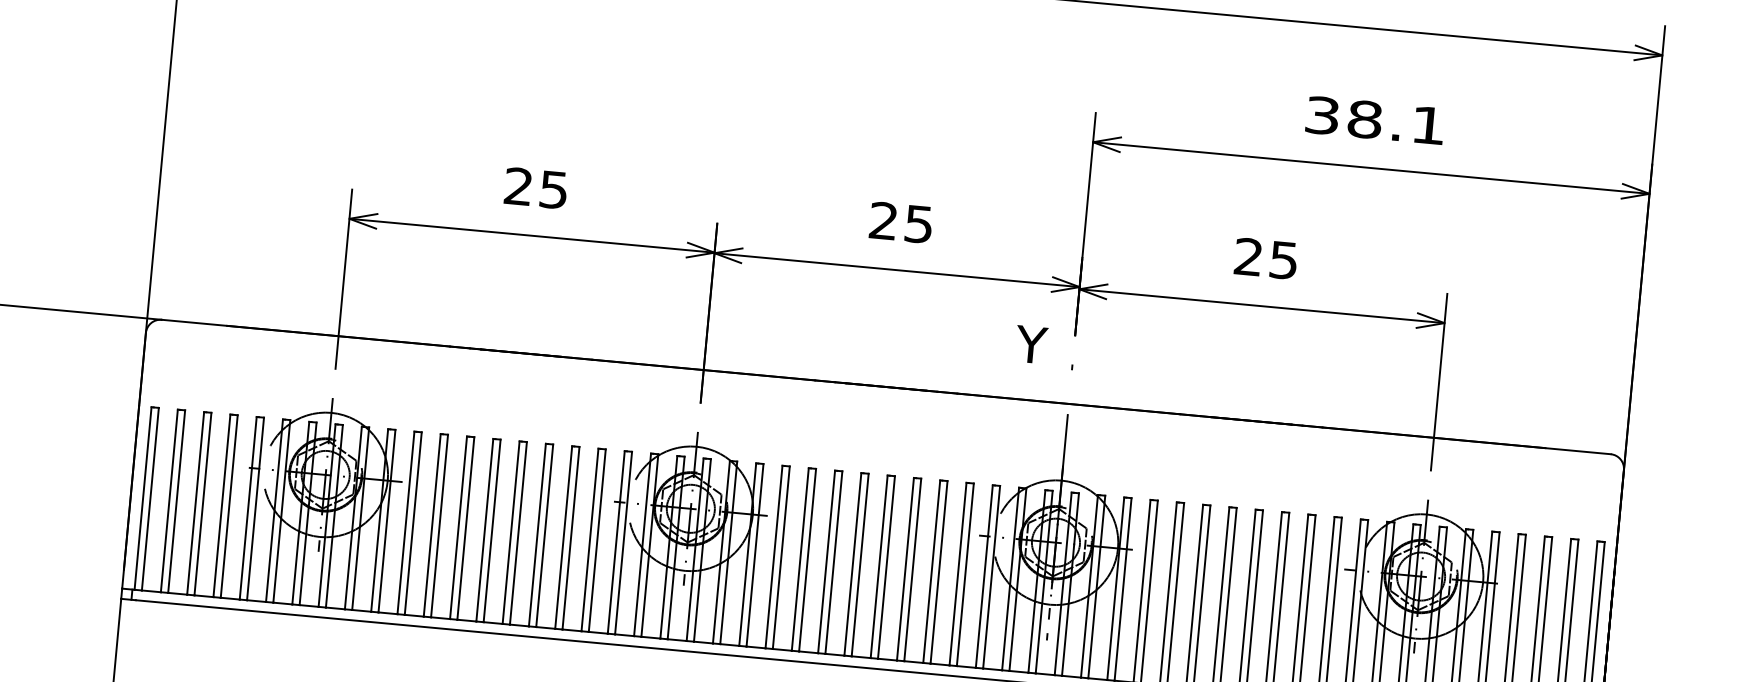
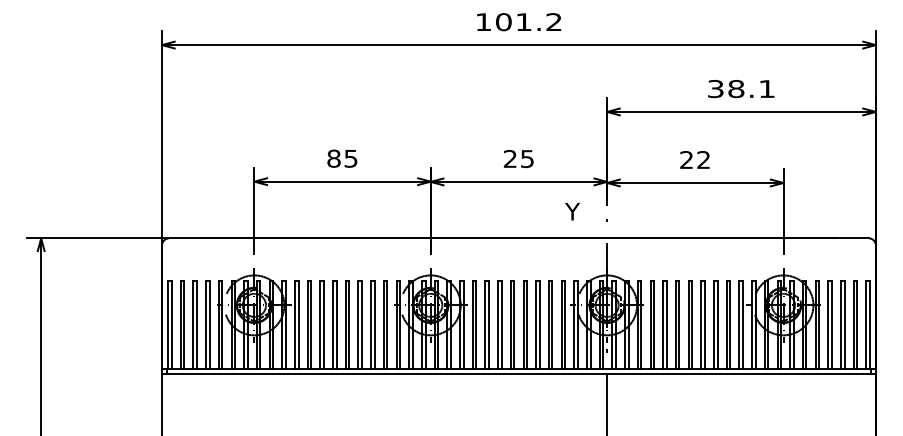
text: (517, 186) -> (333, 158), 25 -> 85
text: (1283, 261) -> (703, 160), 25 -> 22
text: (1031, 344) -> (572, 211), moved

